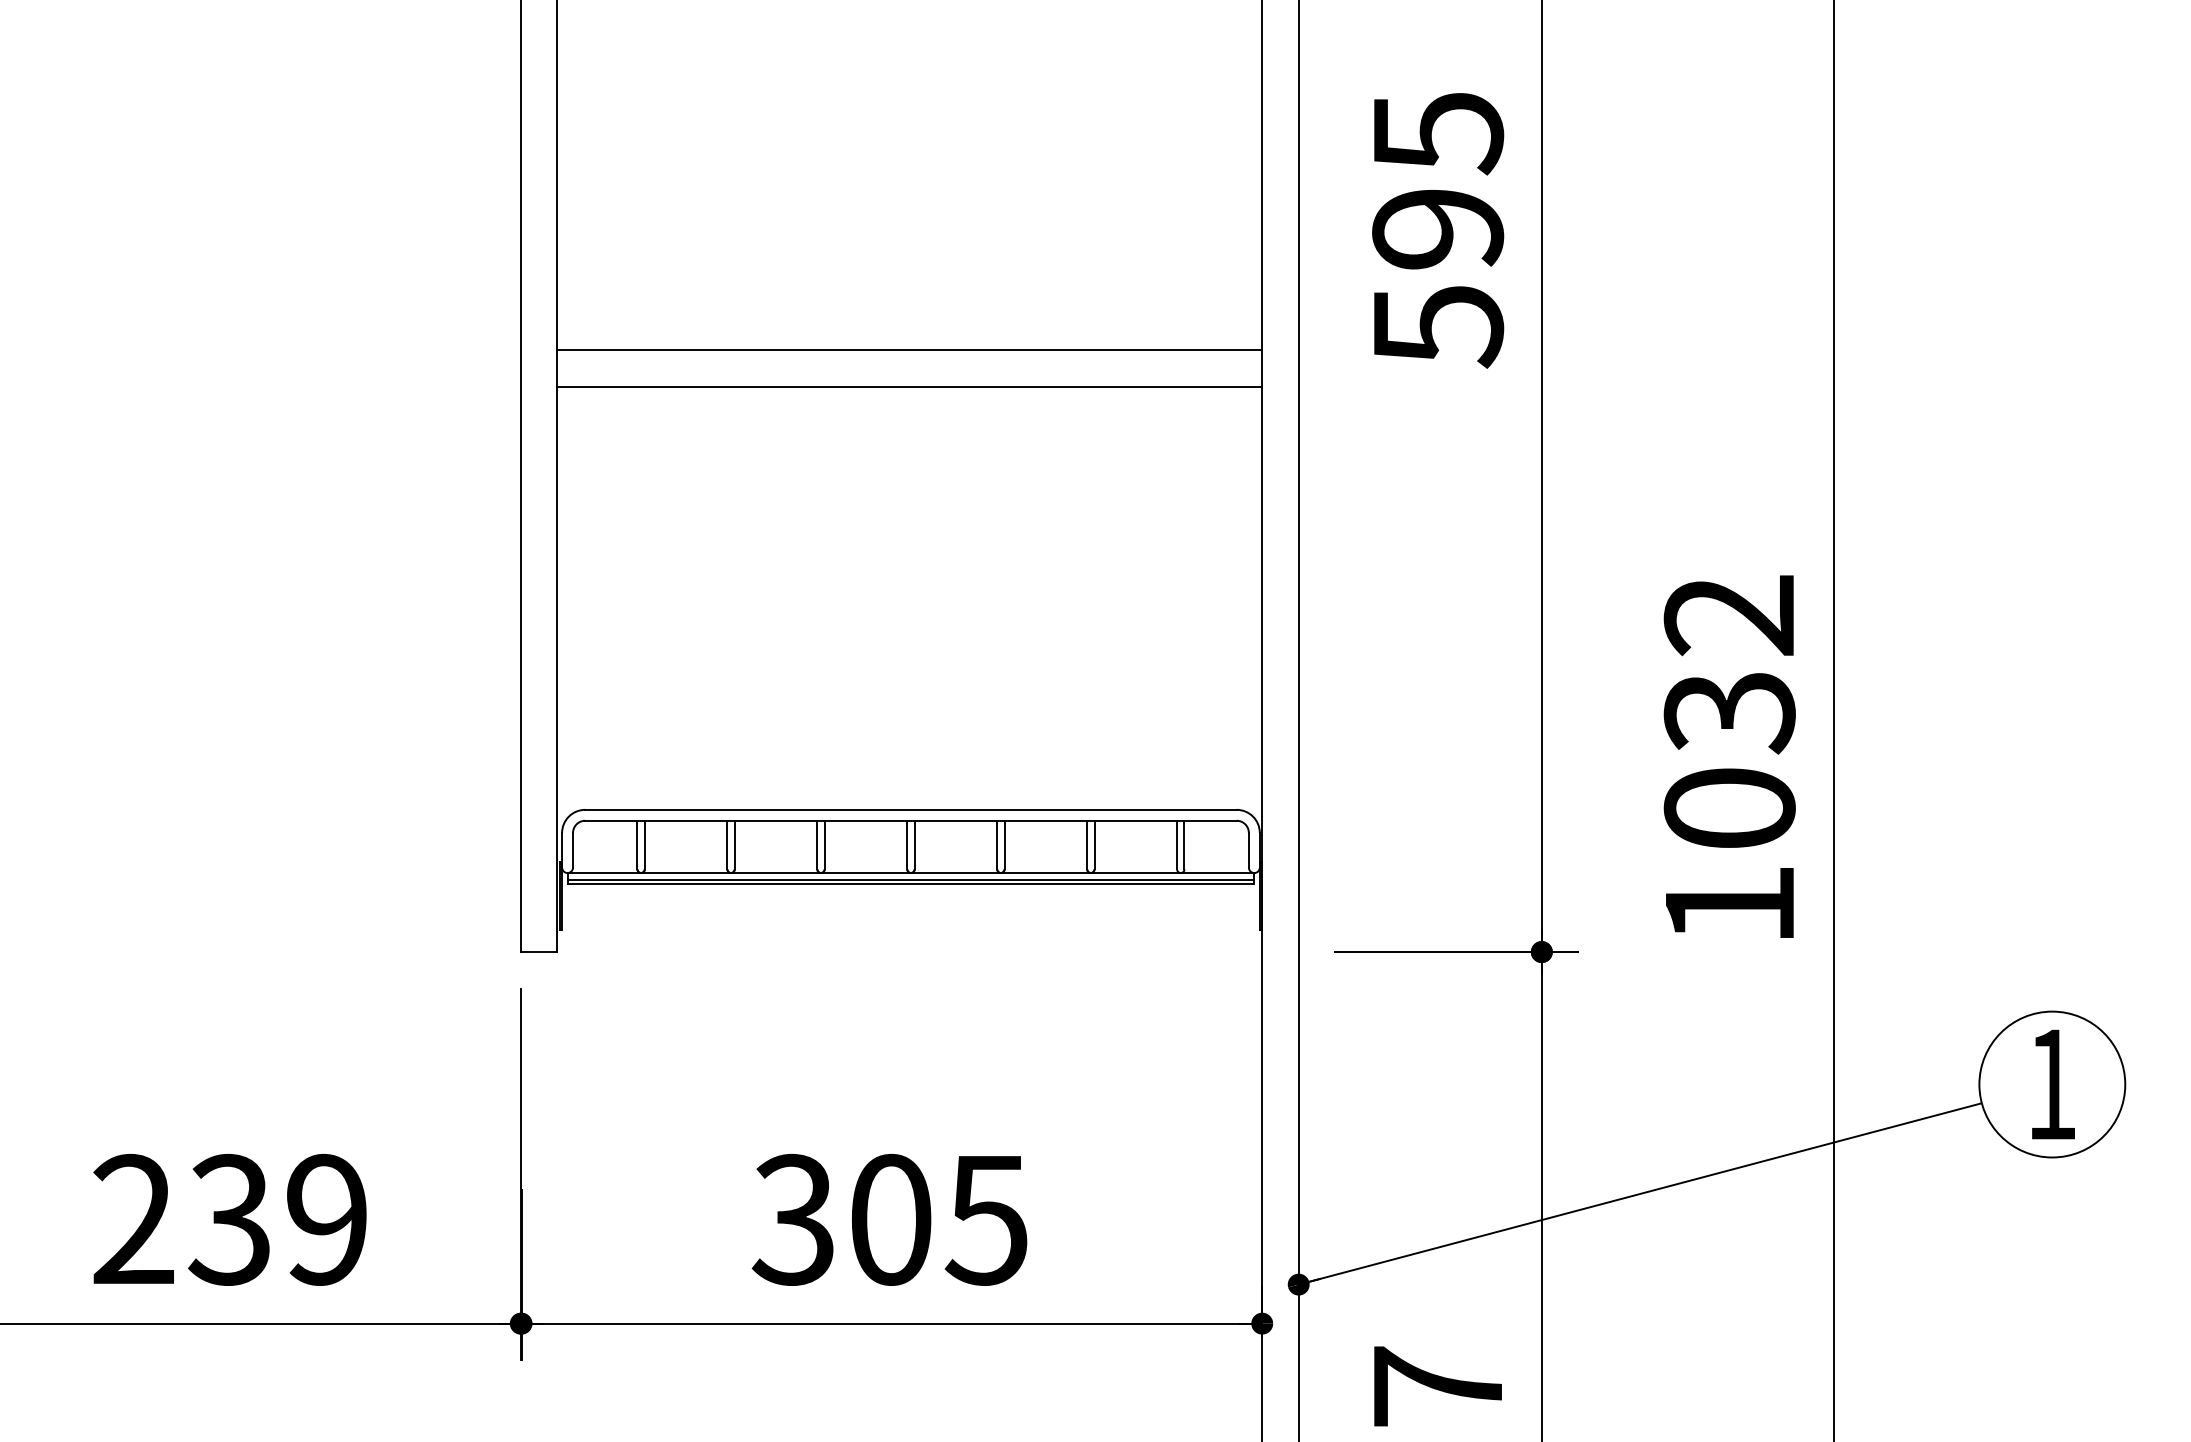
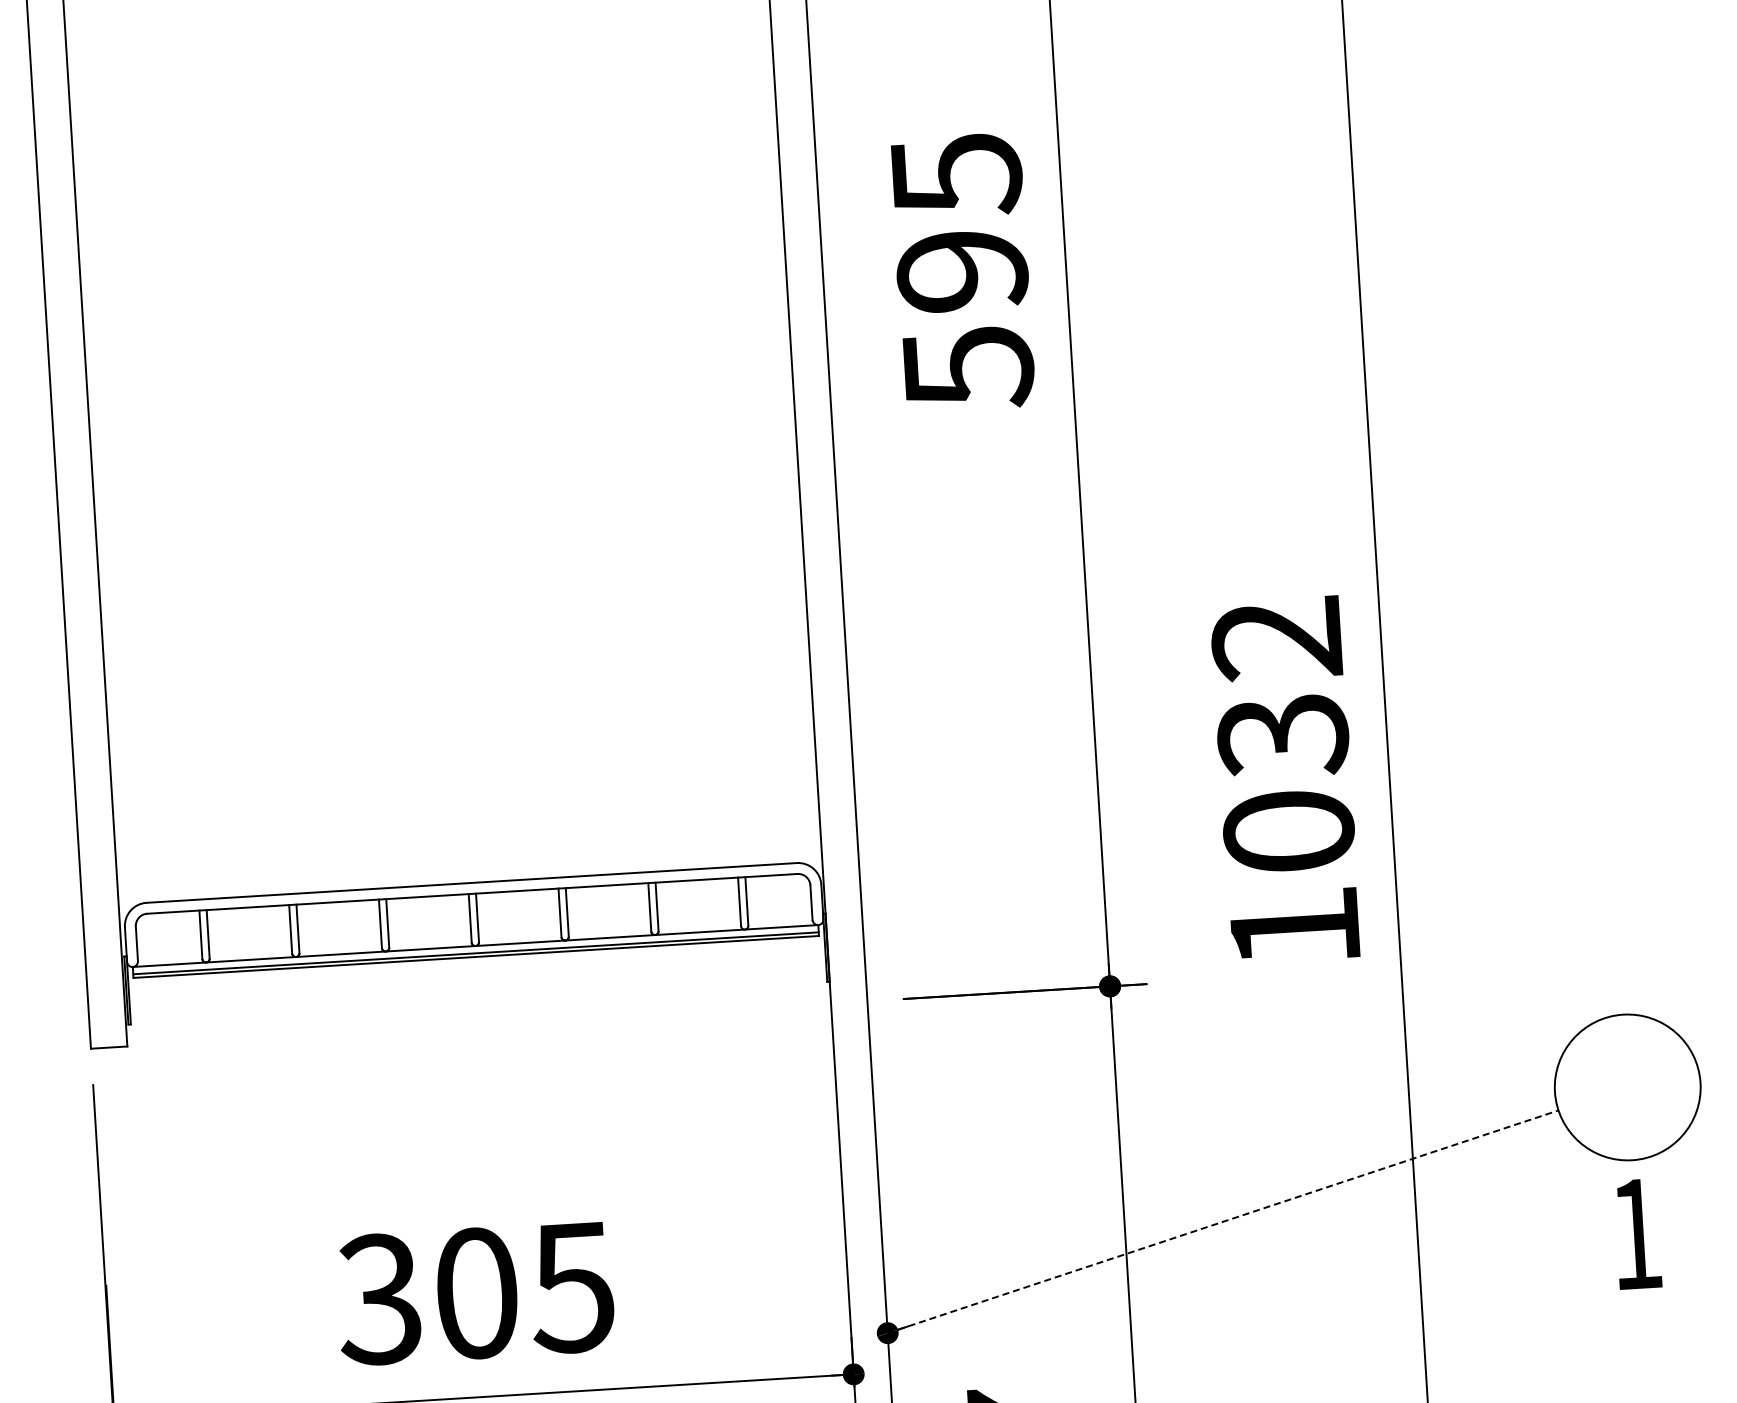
line: (909, 350) -> (442, 424), removed
line: (909, 386) -> (444, 460), removed
text: (2053, 1084) -> (1637, 1234), moved
line: (1640, 1193) -> (1223, 1221), solid -> dashed

